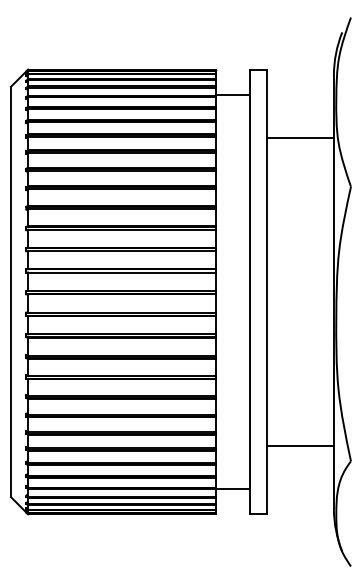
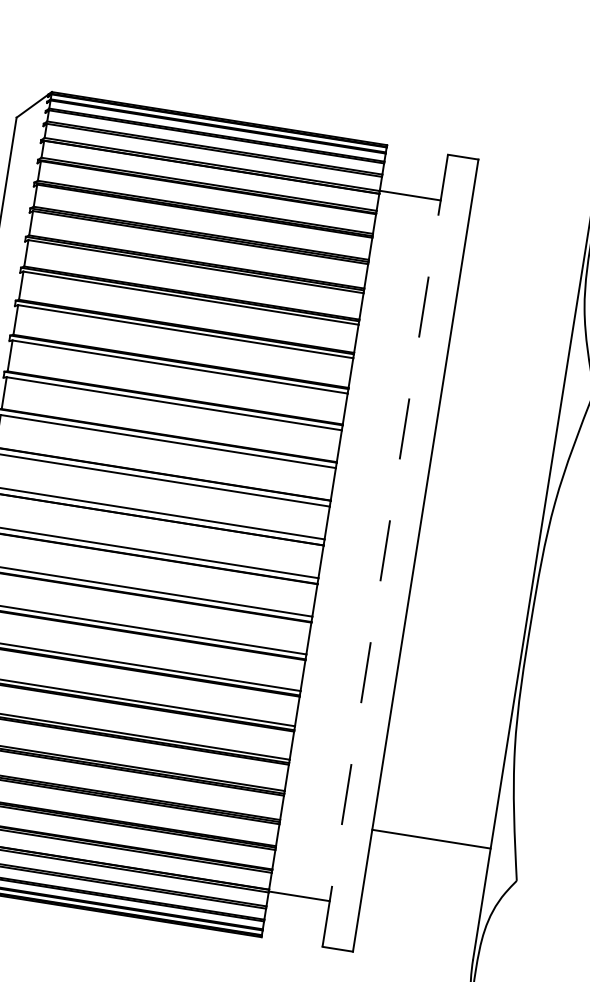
line: (300, 138) -> (517, 291), removed
line: (250, 292) -> (385, 551), solid -> dashed

